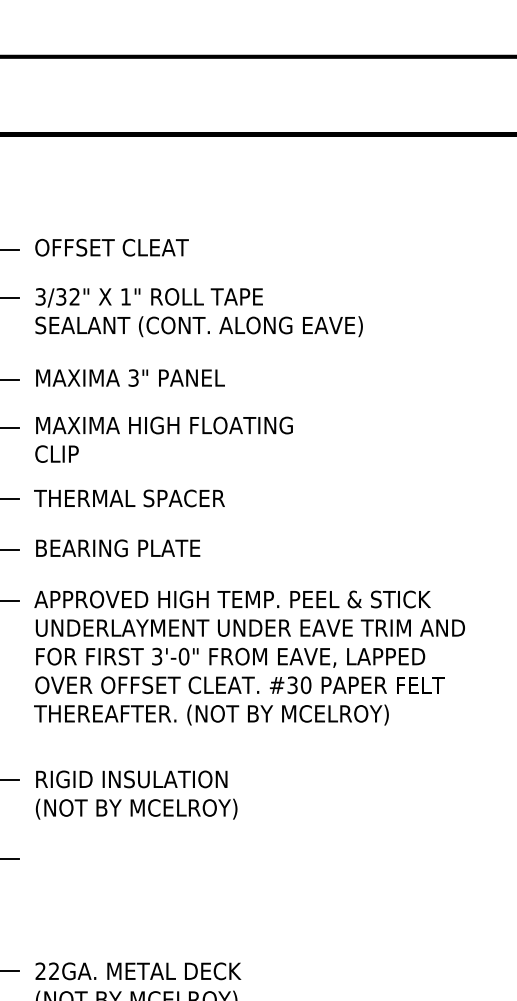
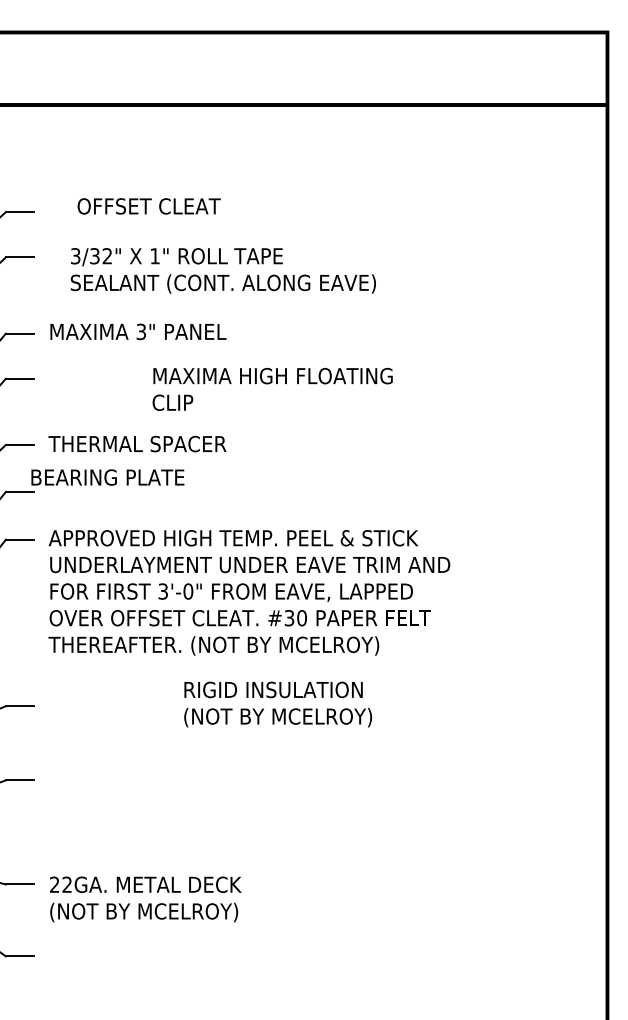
text: (111, 247) -> (148, 206), moved
text: (198, 312) -> (222, 270), moved
text: (163, 438) -> (272, 388), moved
text: (117, 548) -> (107, 477), moved
text: (137, 795) -> (278, 704), moved

